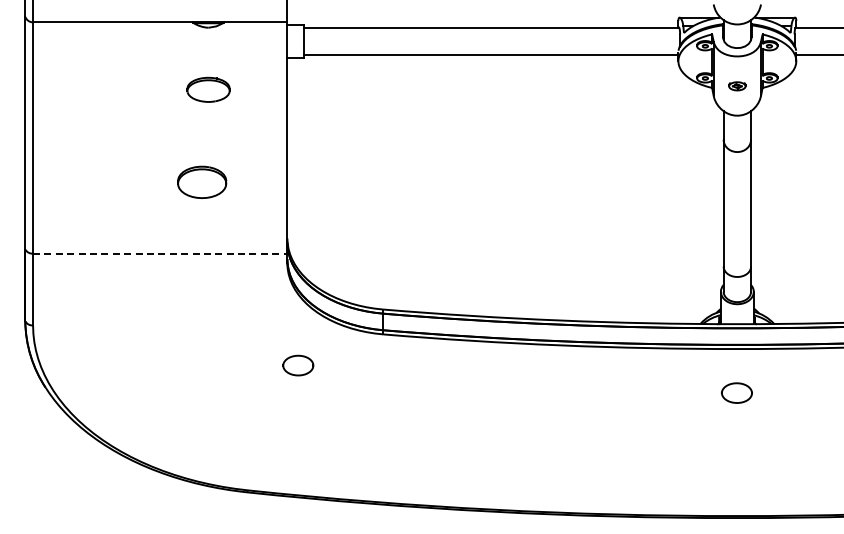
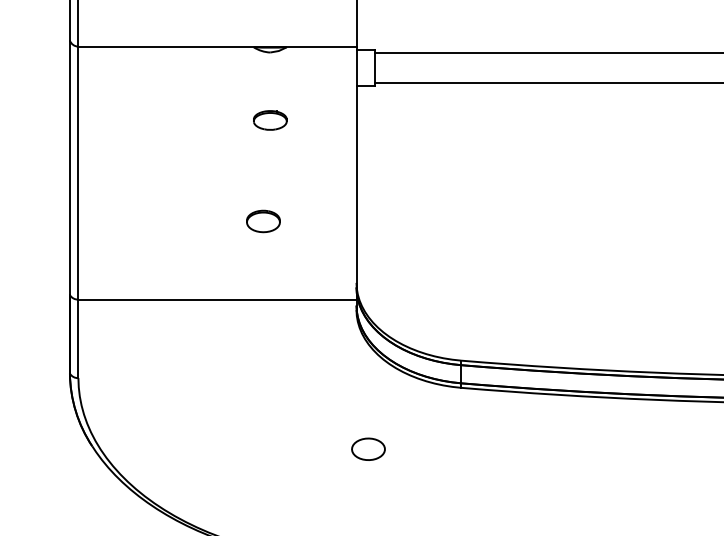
part: (208, 89) -> (270, 120), size x0.71
part: (202, 181) -> (263, 220), size x0.62
line: (160, 253) -> (217, 299), dashed -> solid
part: (298, 365) -> (368, 449), moved

